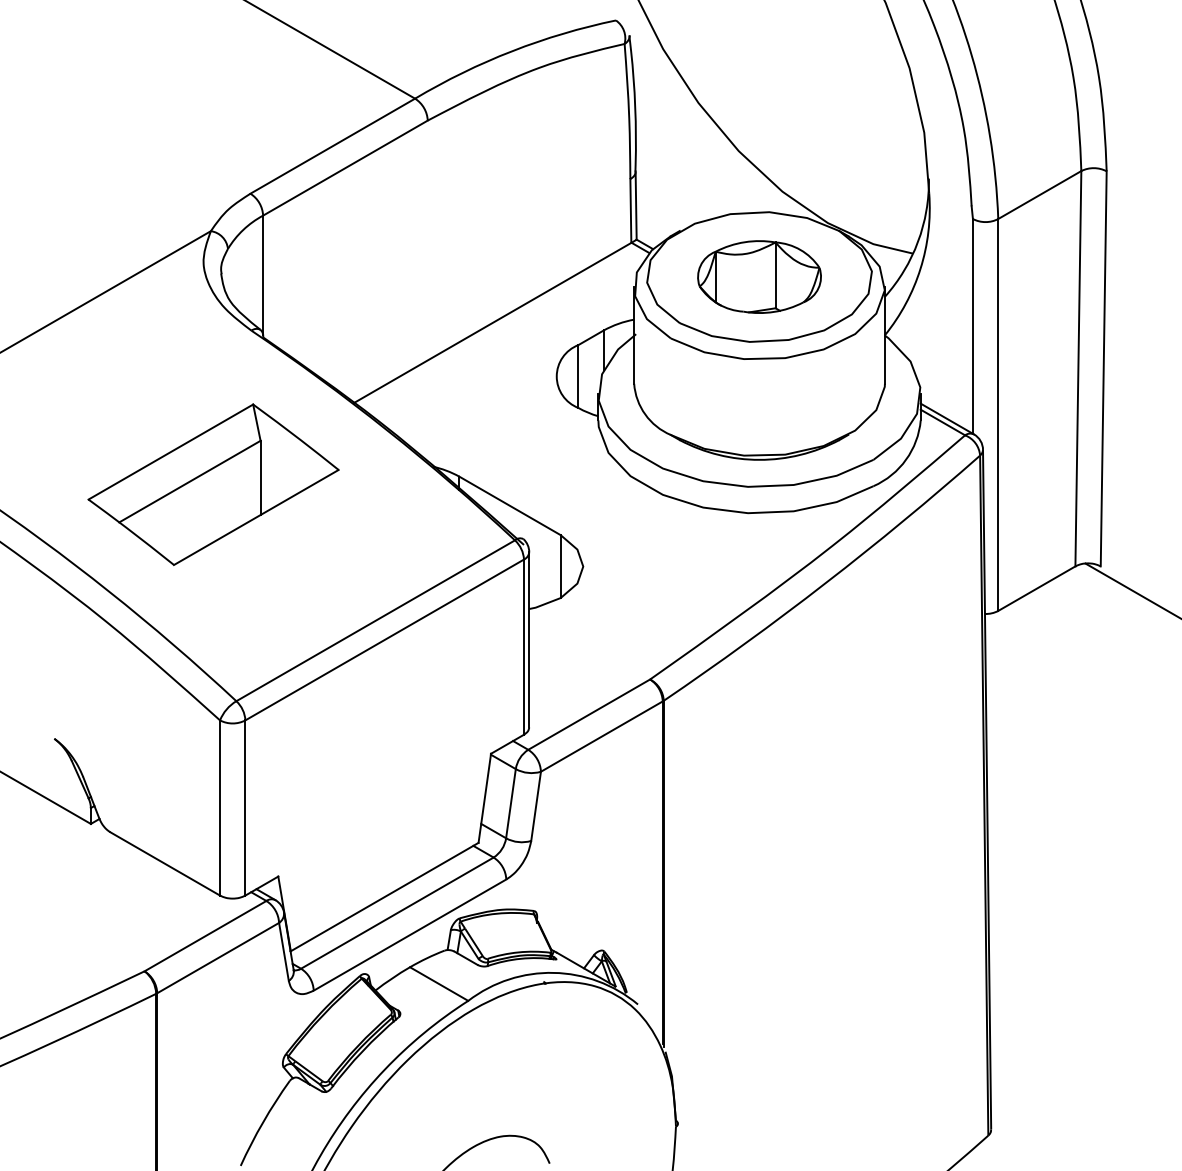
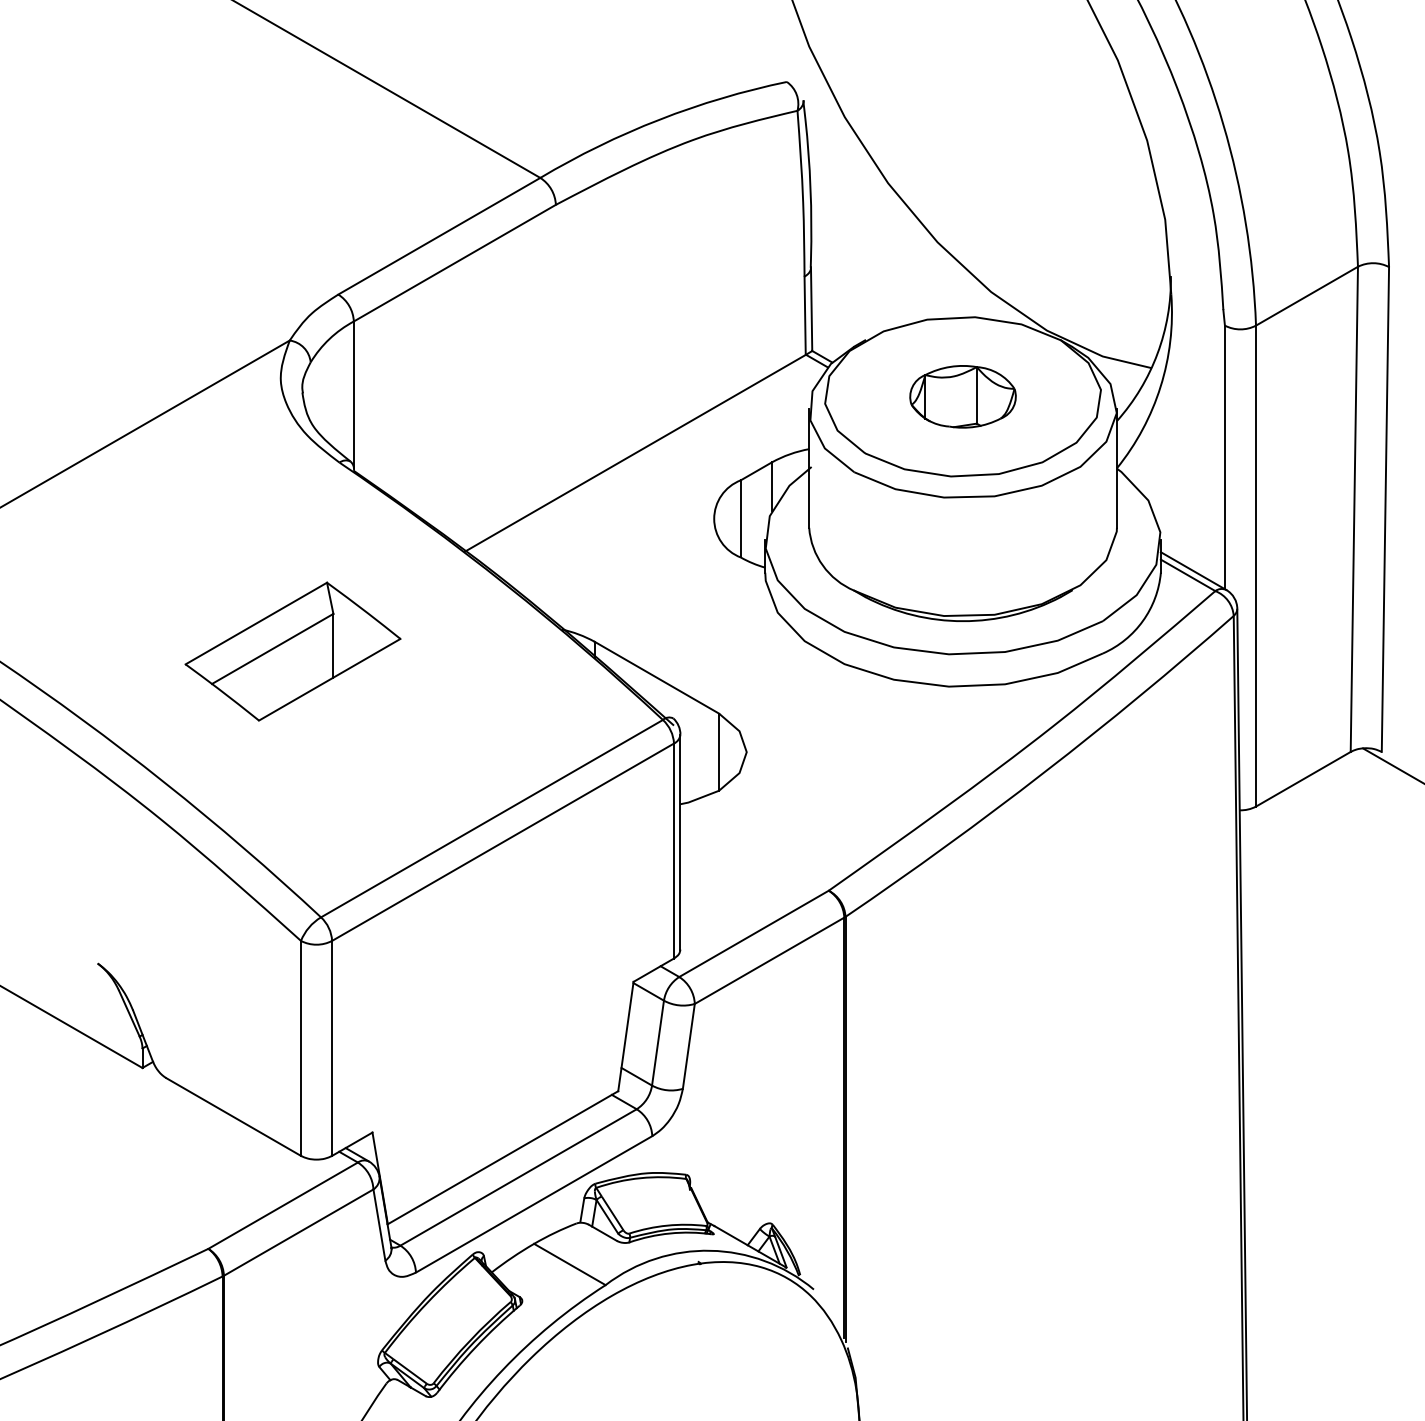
part: (759, 276) -> (963, 396), size x0.7
part: (213, 484) -> (292, 651), size x0.7

